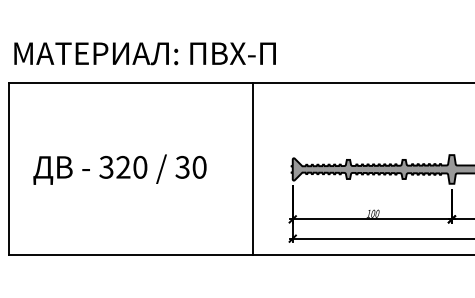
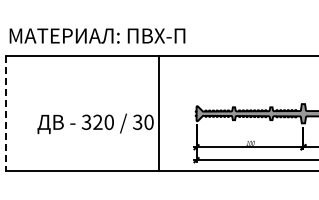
line: (8, 169) -> (5, 113), solid -> dashed
text: (119, 169) -> (95, 123), moved
line: (252, 169) -> (158, 113), moved

